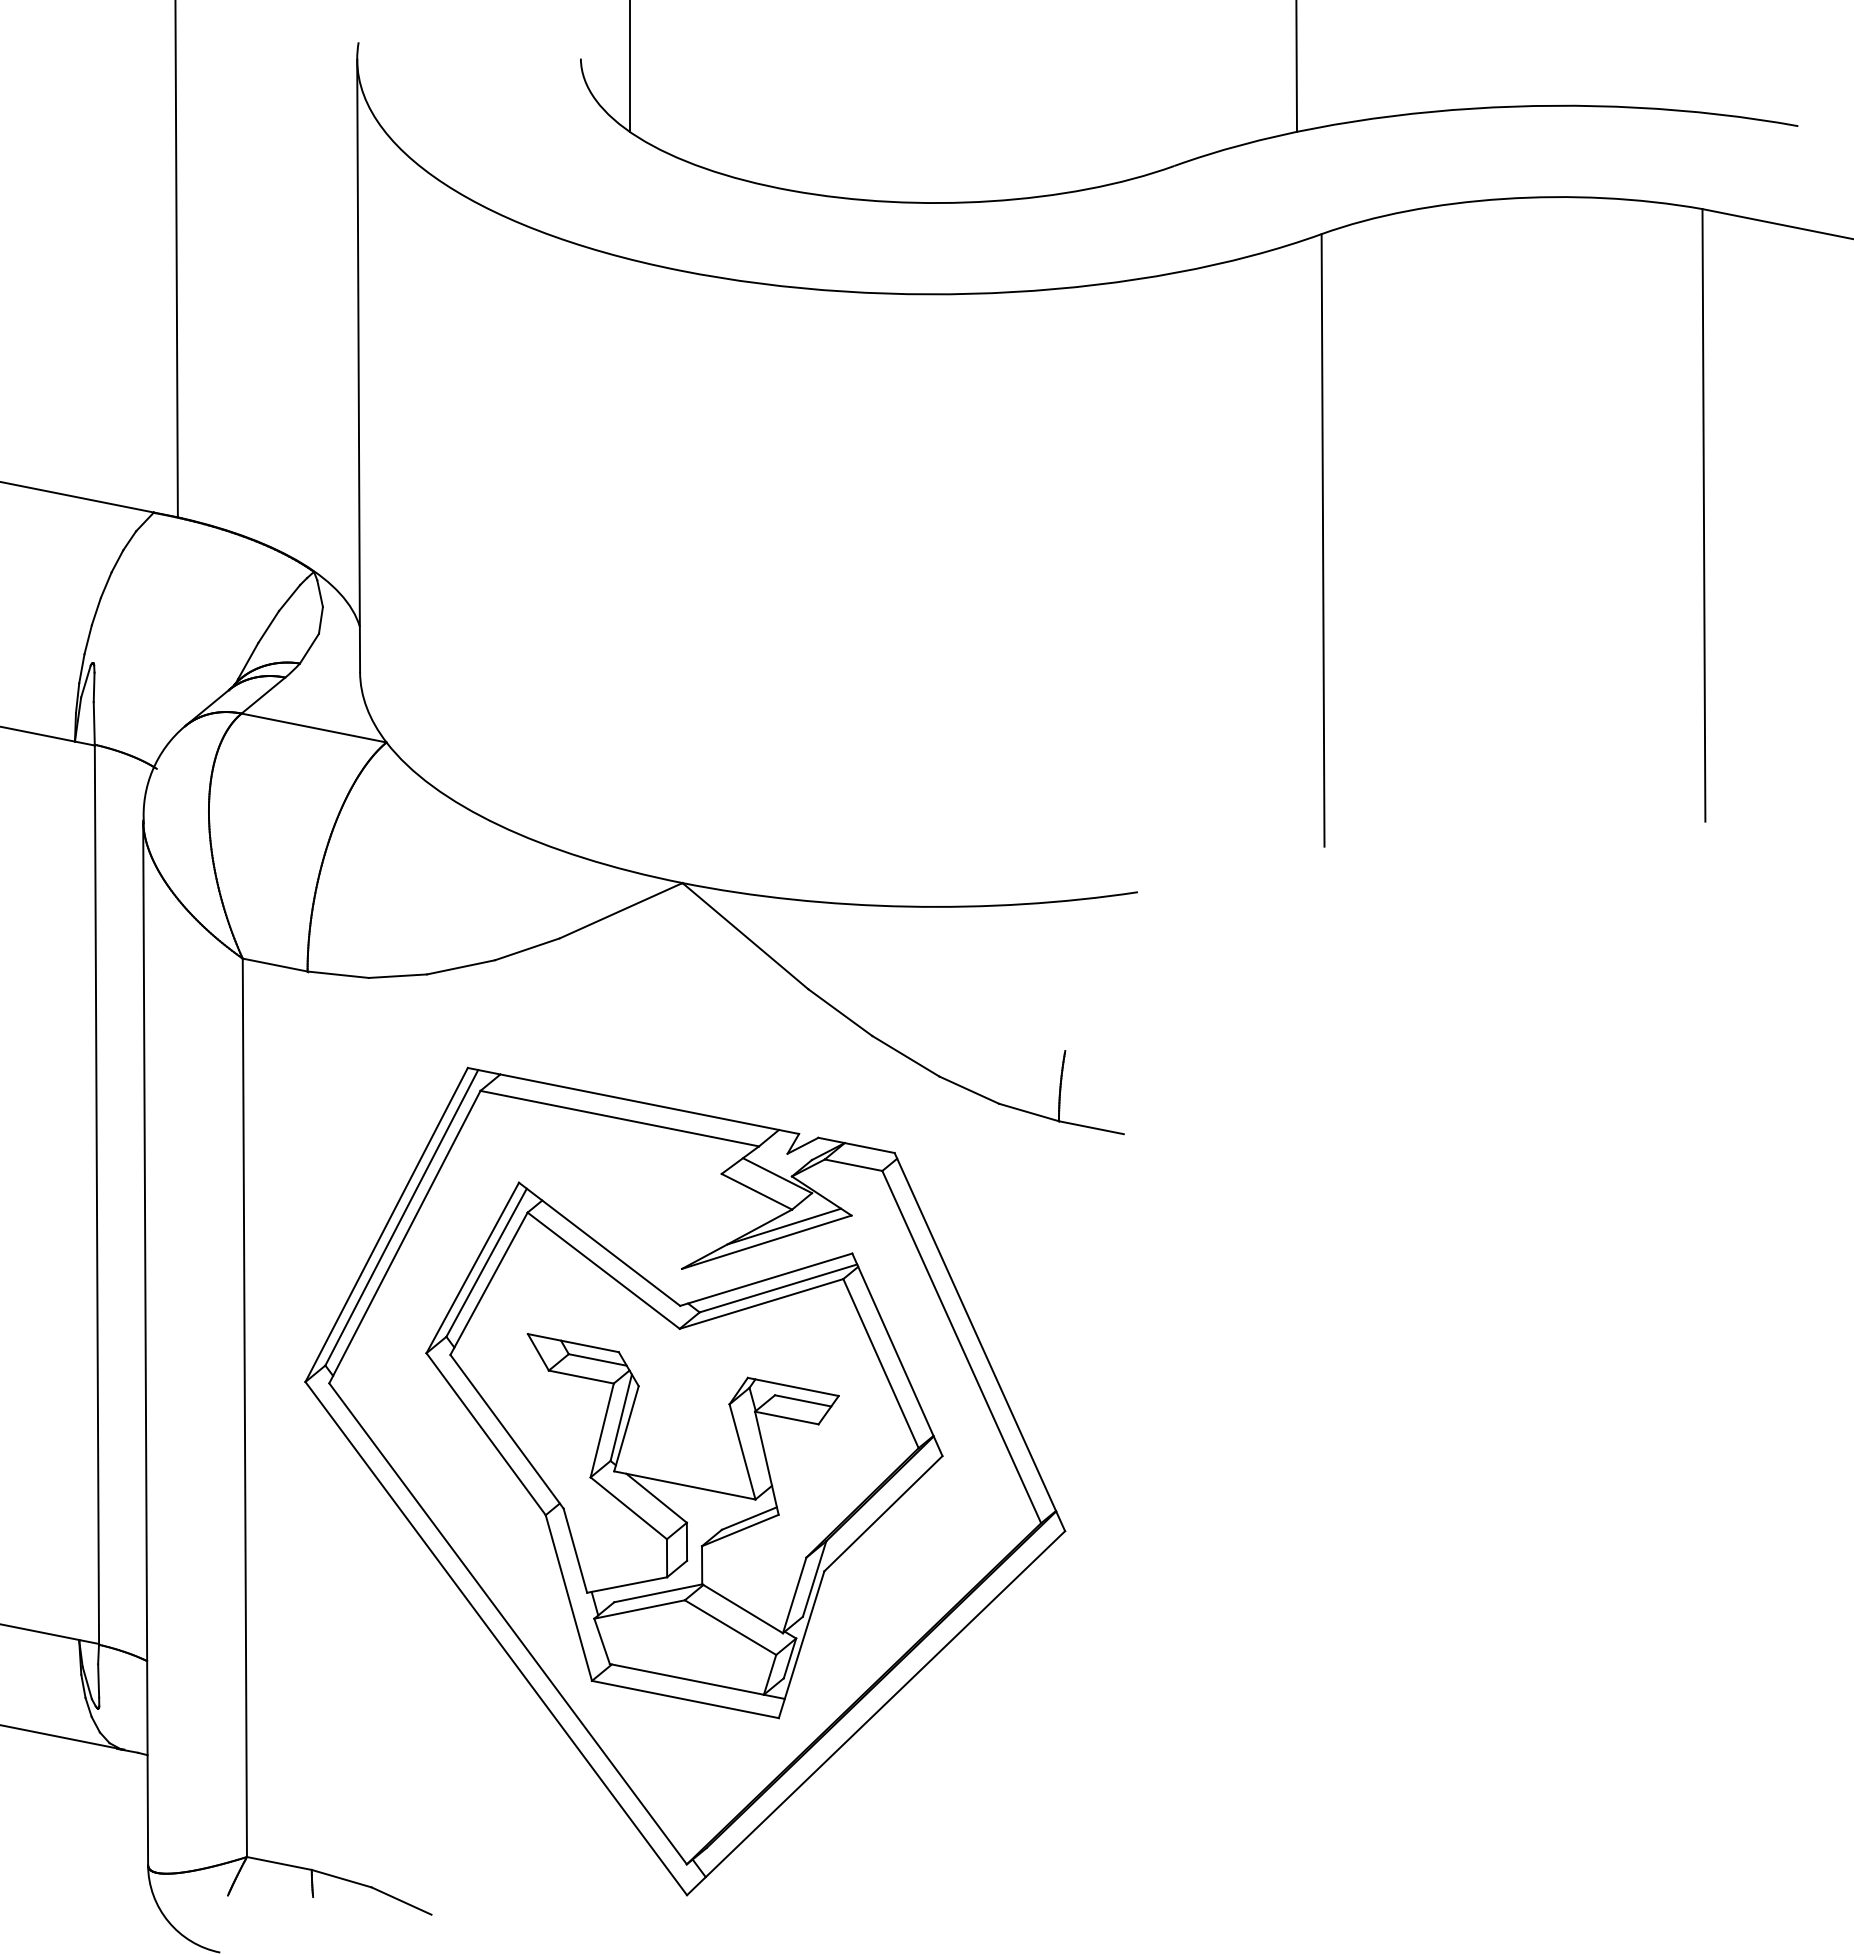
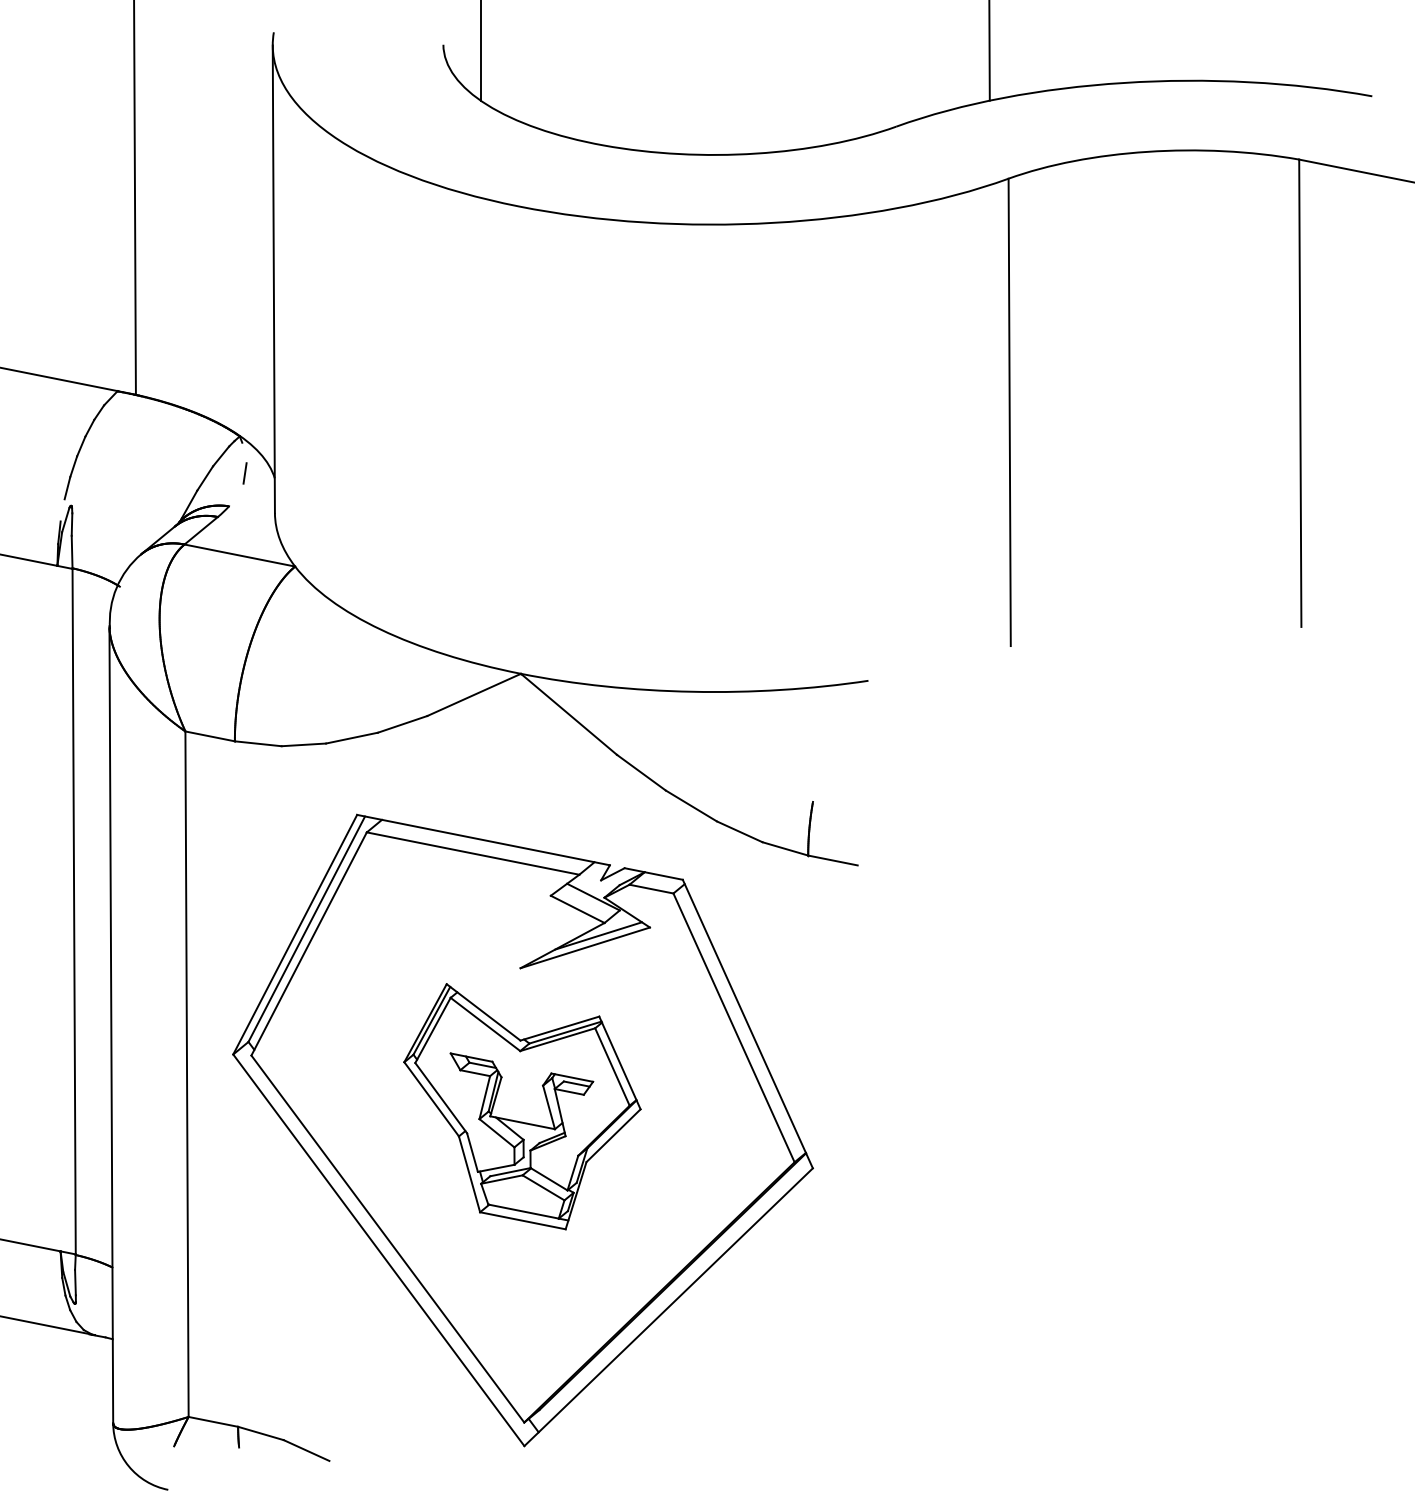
line: (319, 593) -> (243, 452), removed
line: (309, 648) -> (236, 494), removed
line: (81, 668) -> (62, 510), removed
part: (684, 1450) -> (522, 1106), size x0.6

